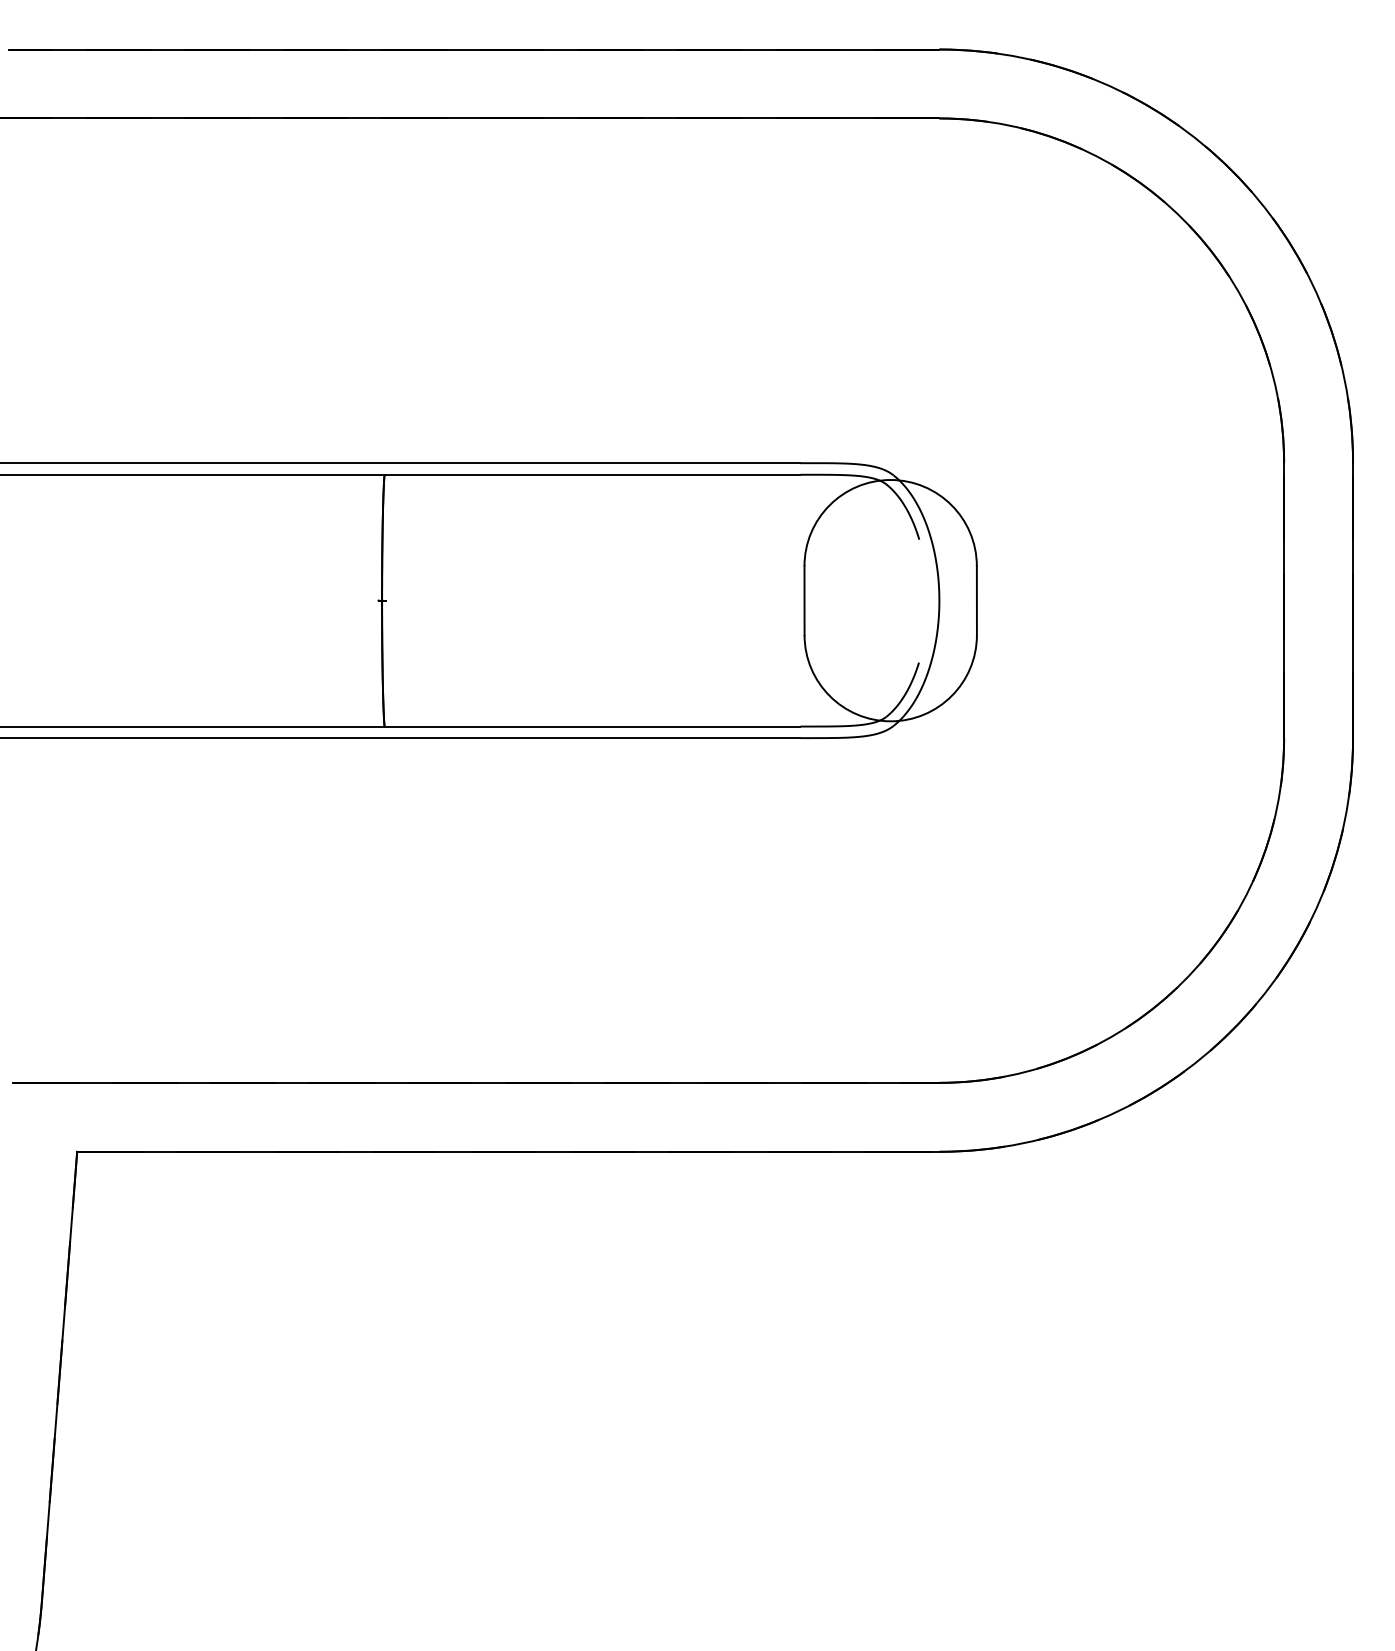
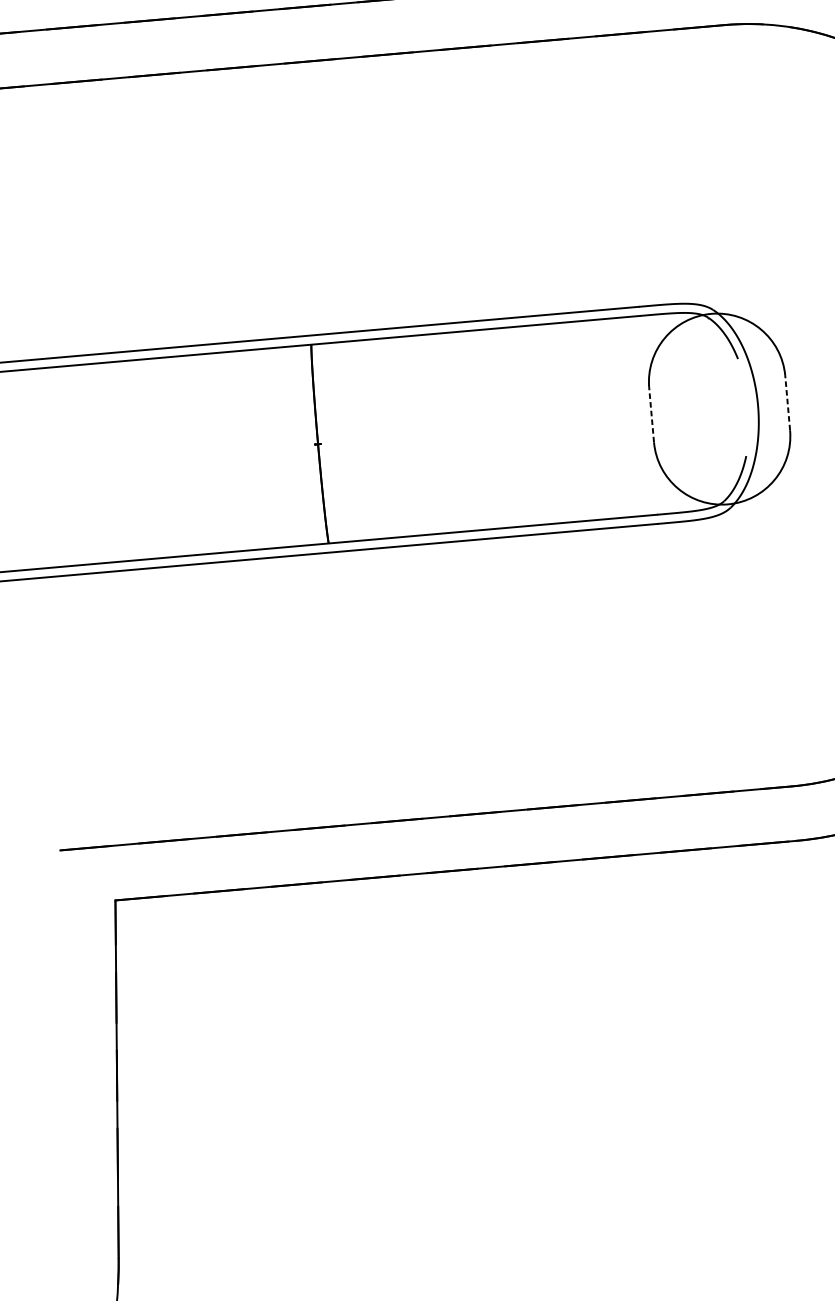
line: (804, 600) -> (651, 414), solid -> dashed
line: (976, 600) -> (787, 403), solid -> dashed

